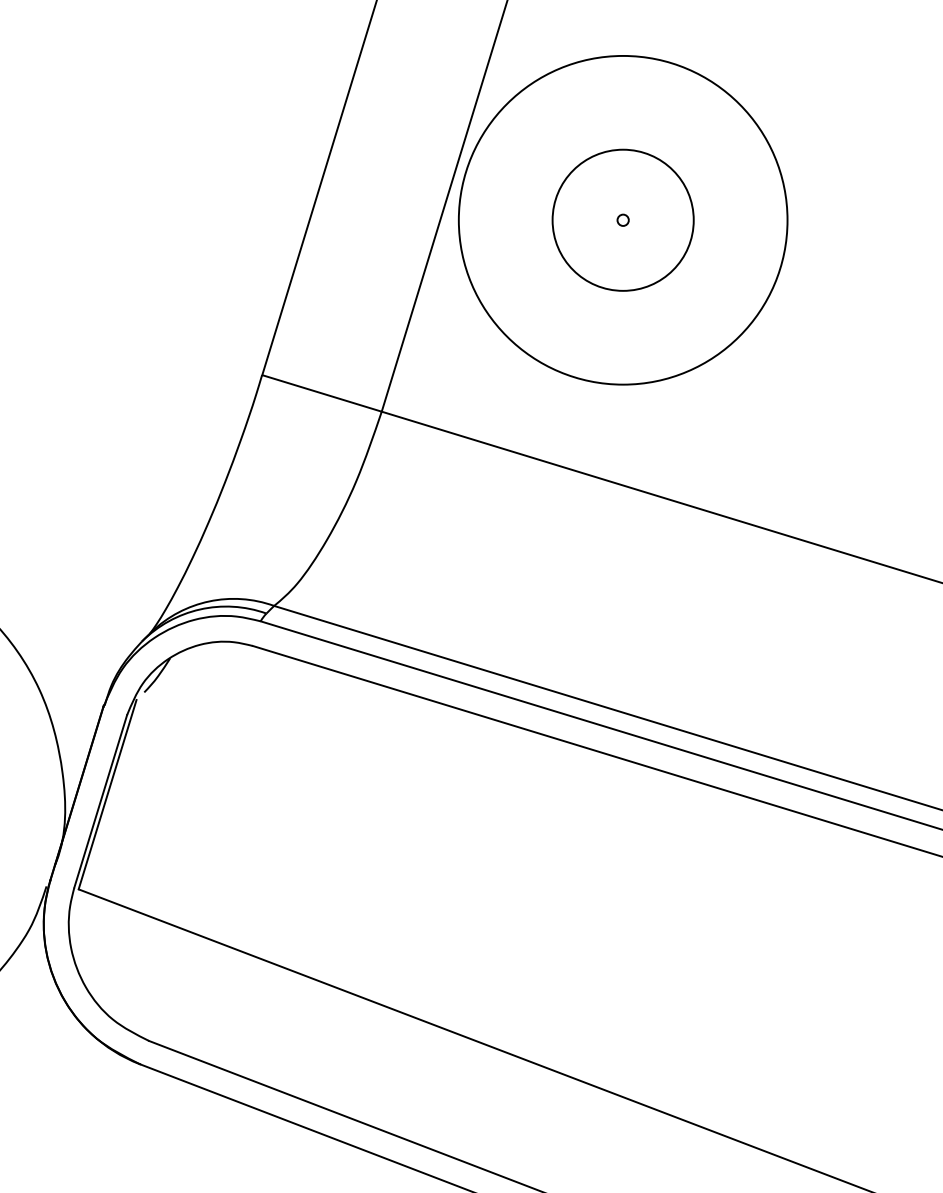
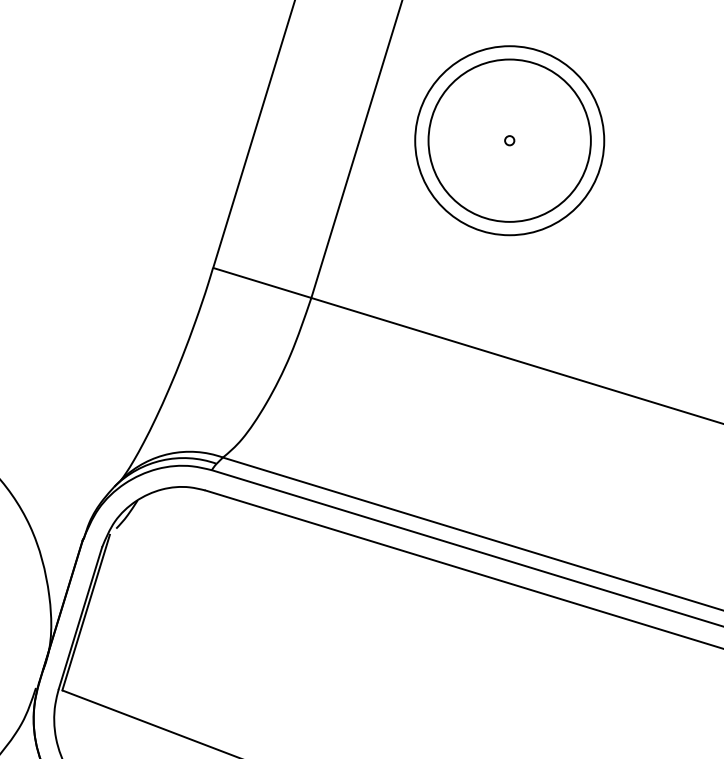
circle: (622, 219) -> (509, 140), size x0.7
circle: (622, 219) -> (509, 140), size x1.4

